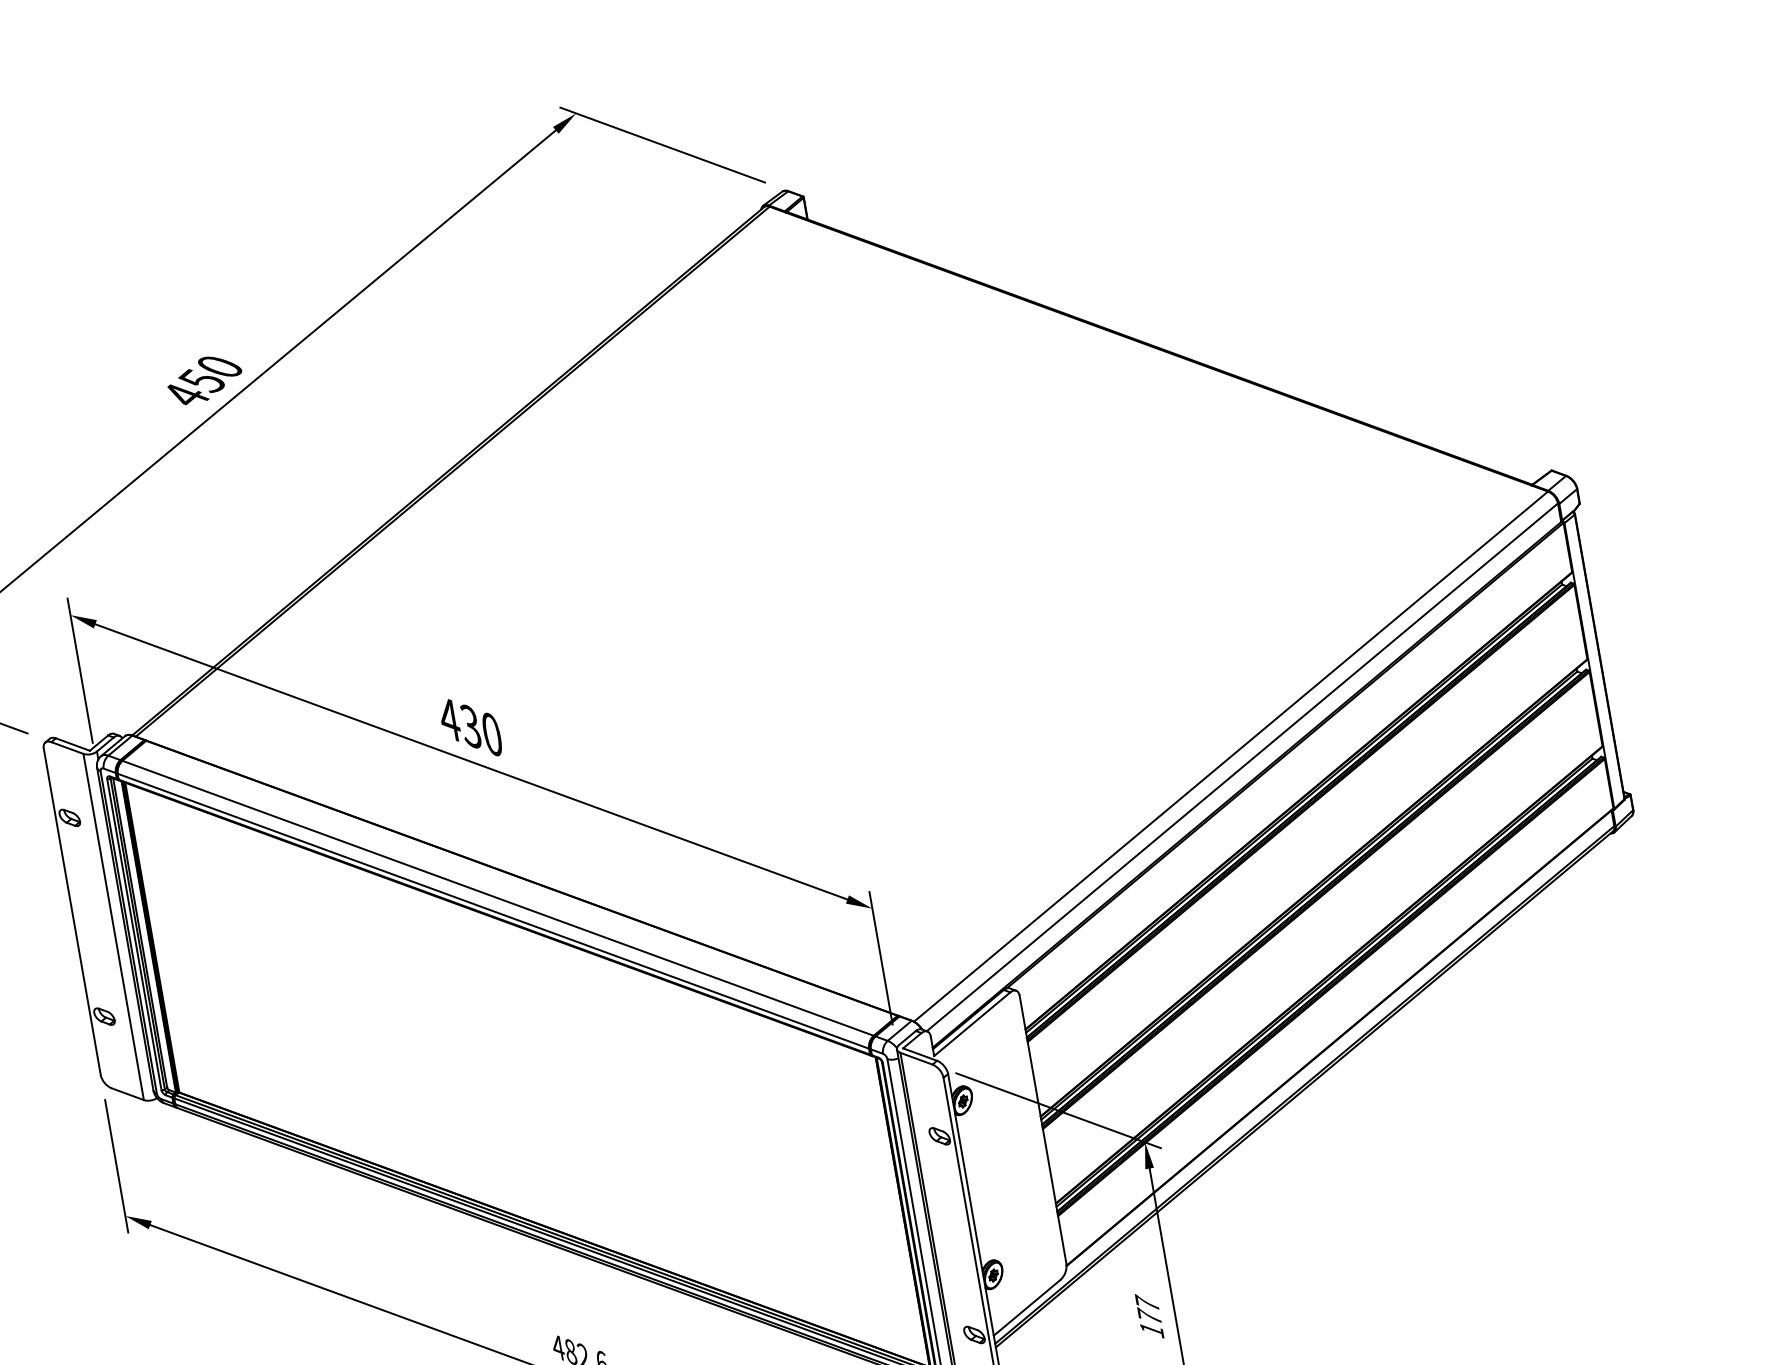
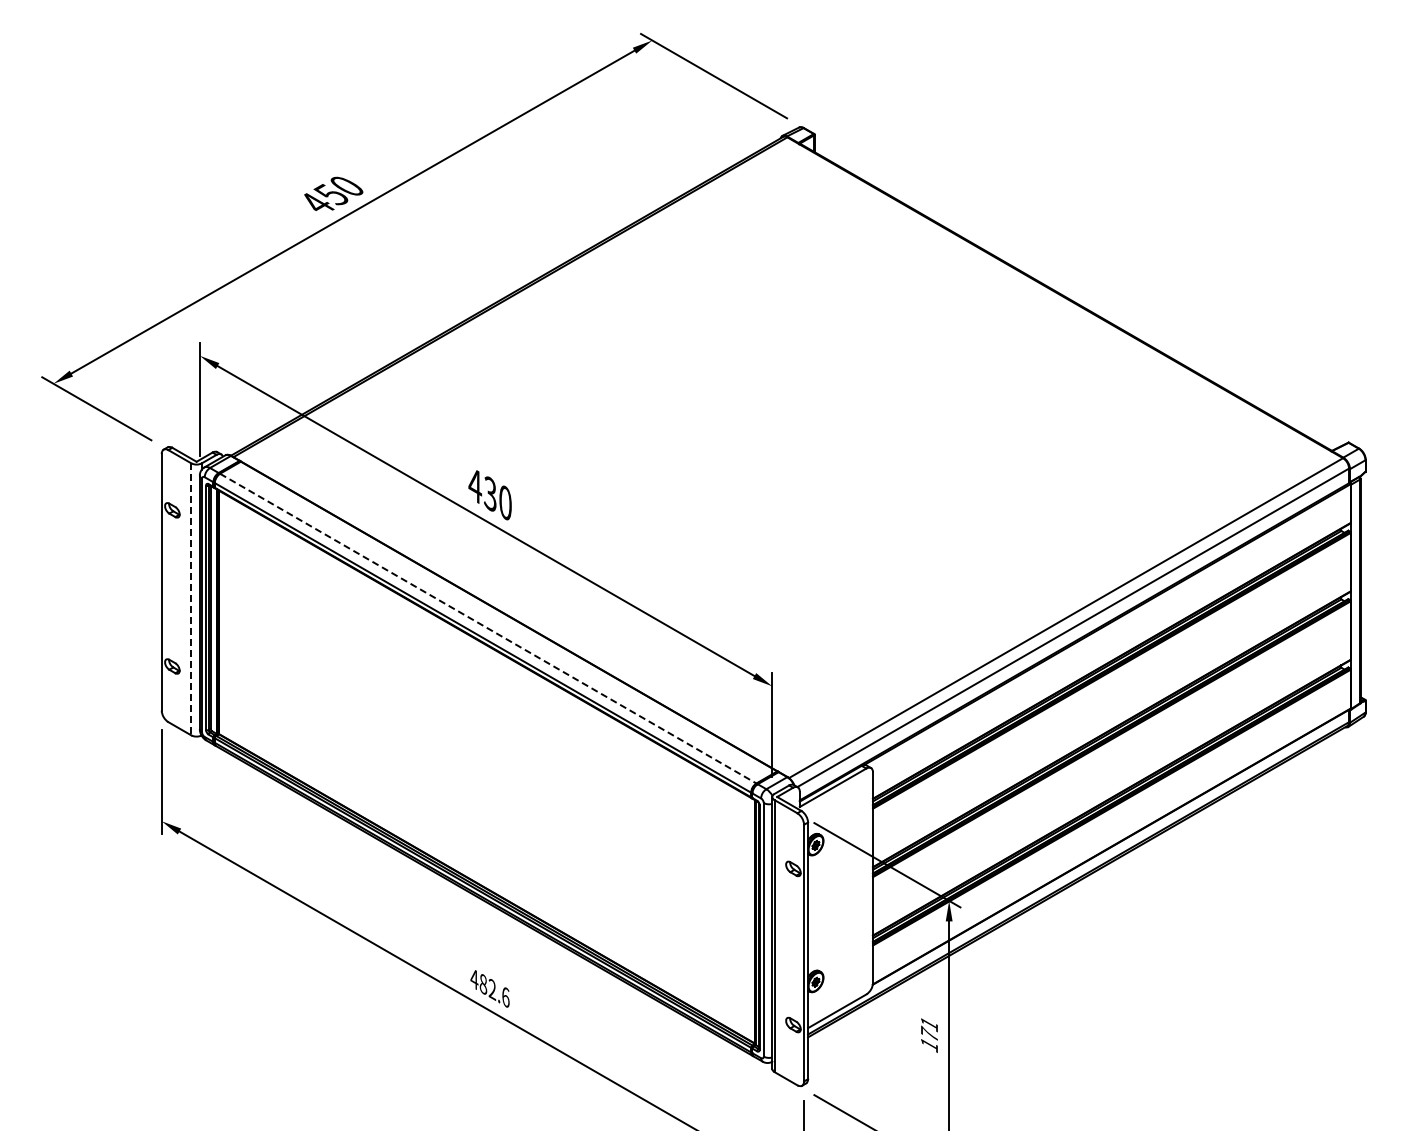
line: (498, 898) -> (488, 628), solid -> dashed
line: (113, 927) -> (191, 599), solid -> dashed
text: (1147, 1302) -> (929, 1023), 177 -> 171

